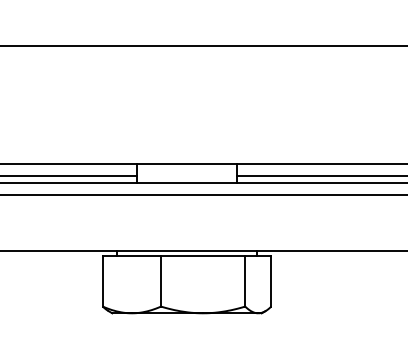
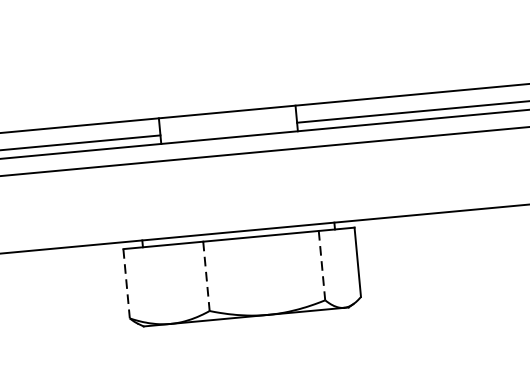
line: (102, 281) -> (126, 284), solid -> dashed
line: (161, 281) -> (207, 276), solid -> dashed
line: (245, 281) -> (322, 265), solid -> dashed

